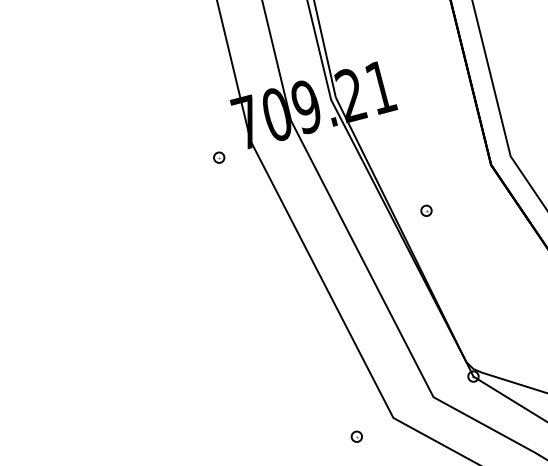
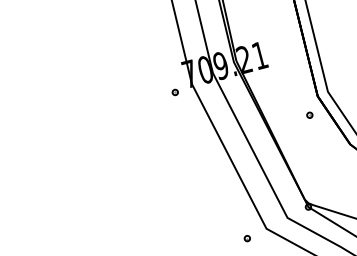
part: (425, 209) -> (309, 114), moved

